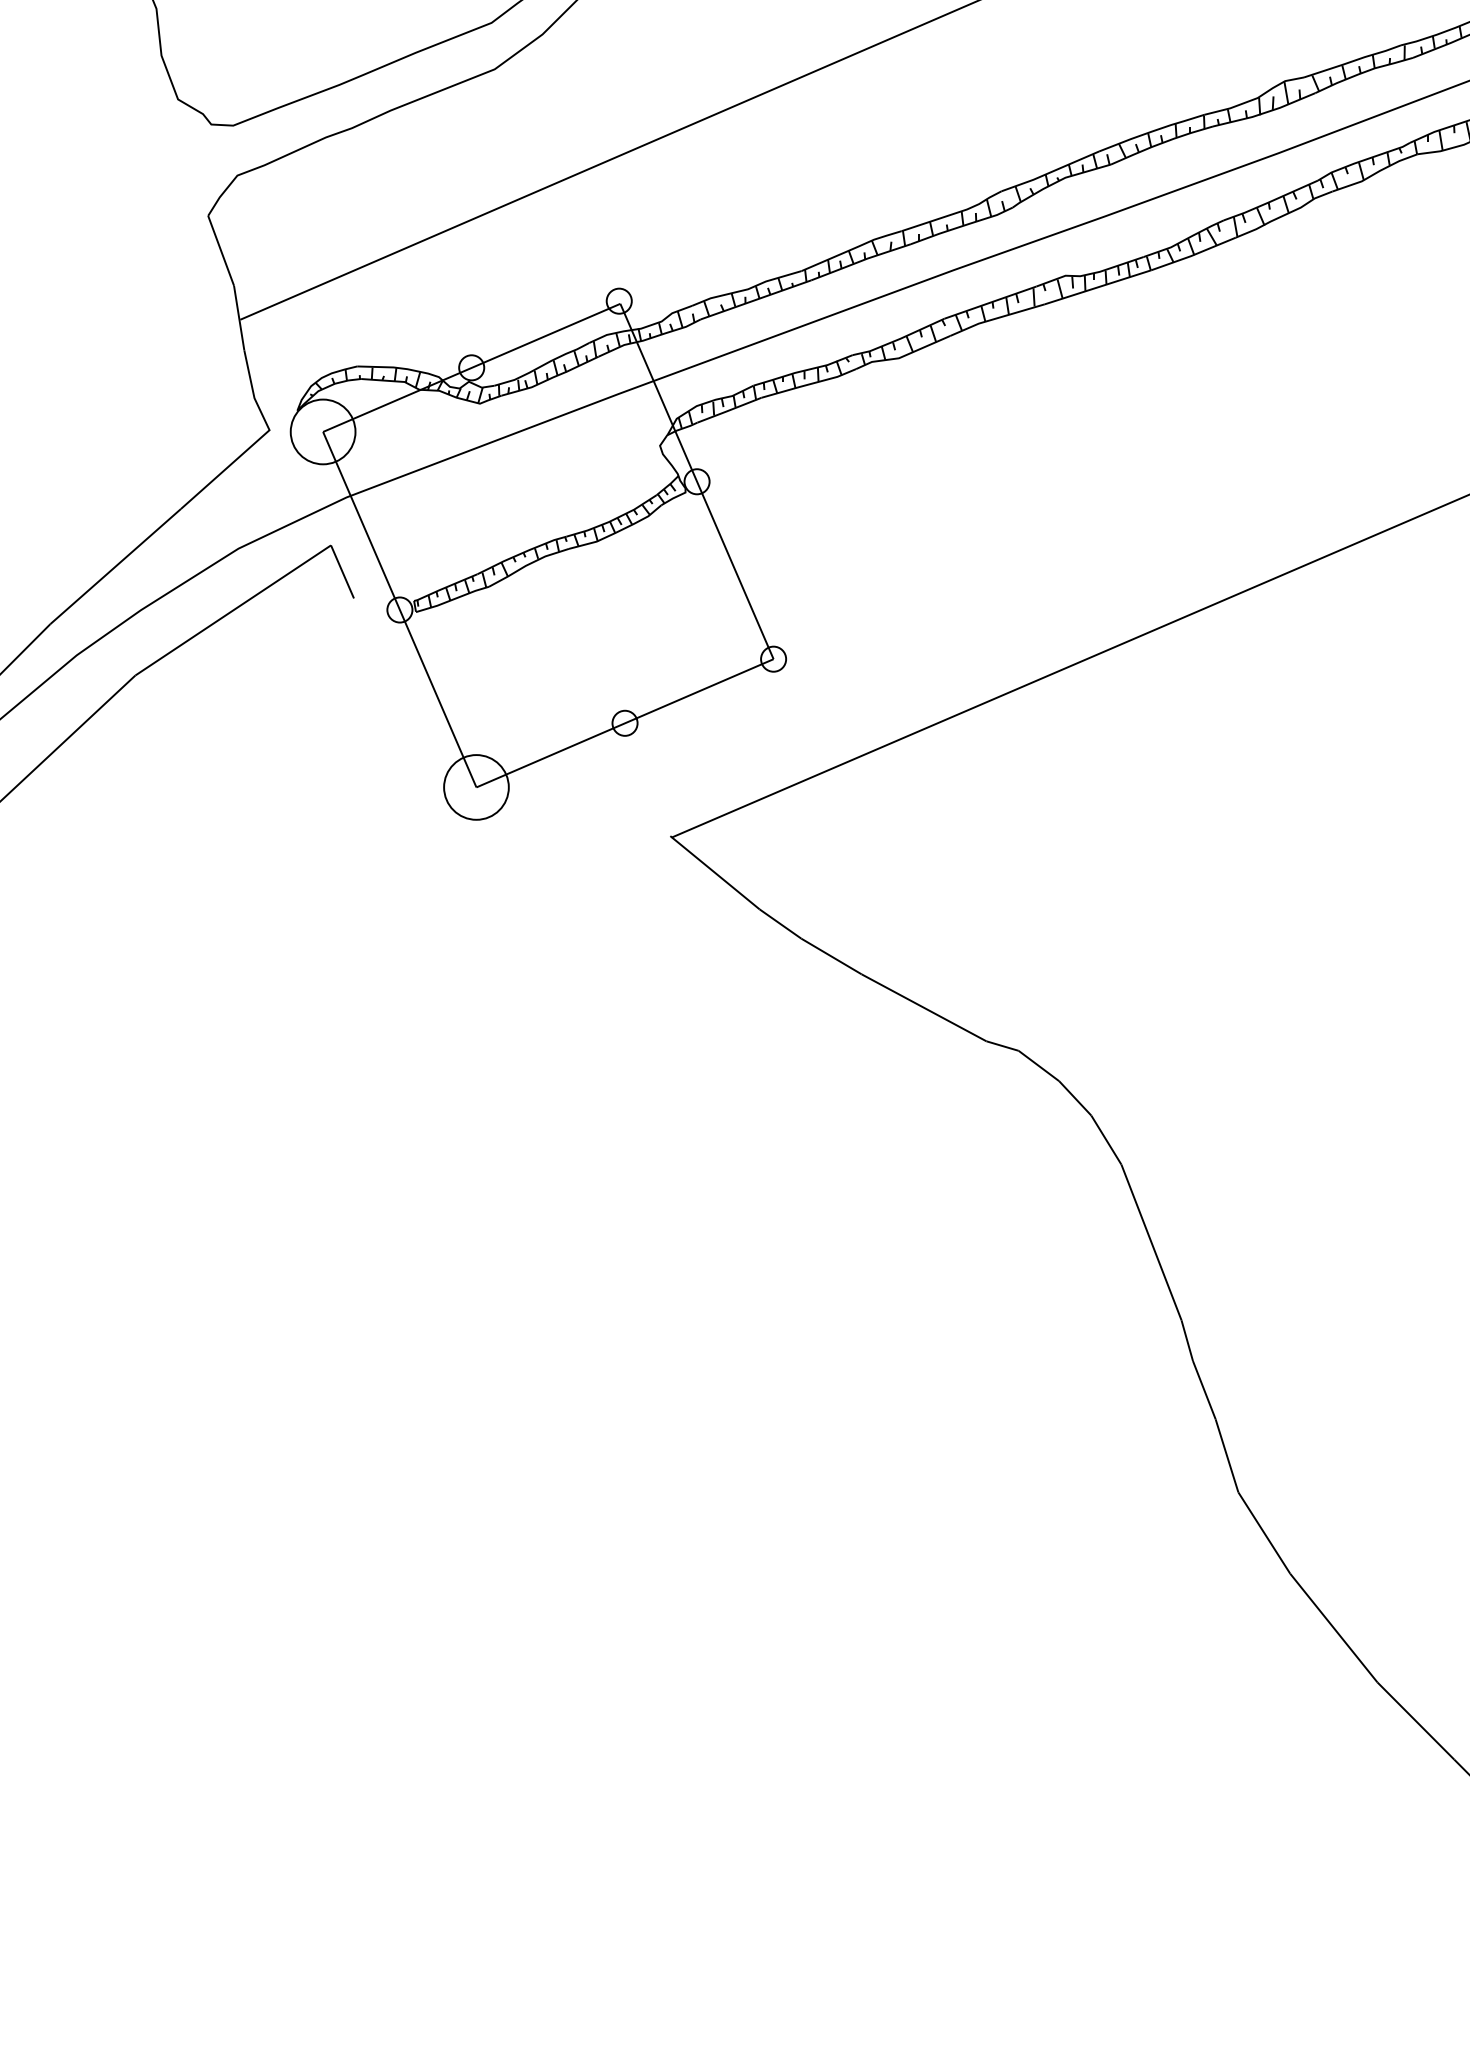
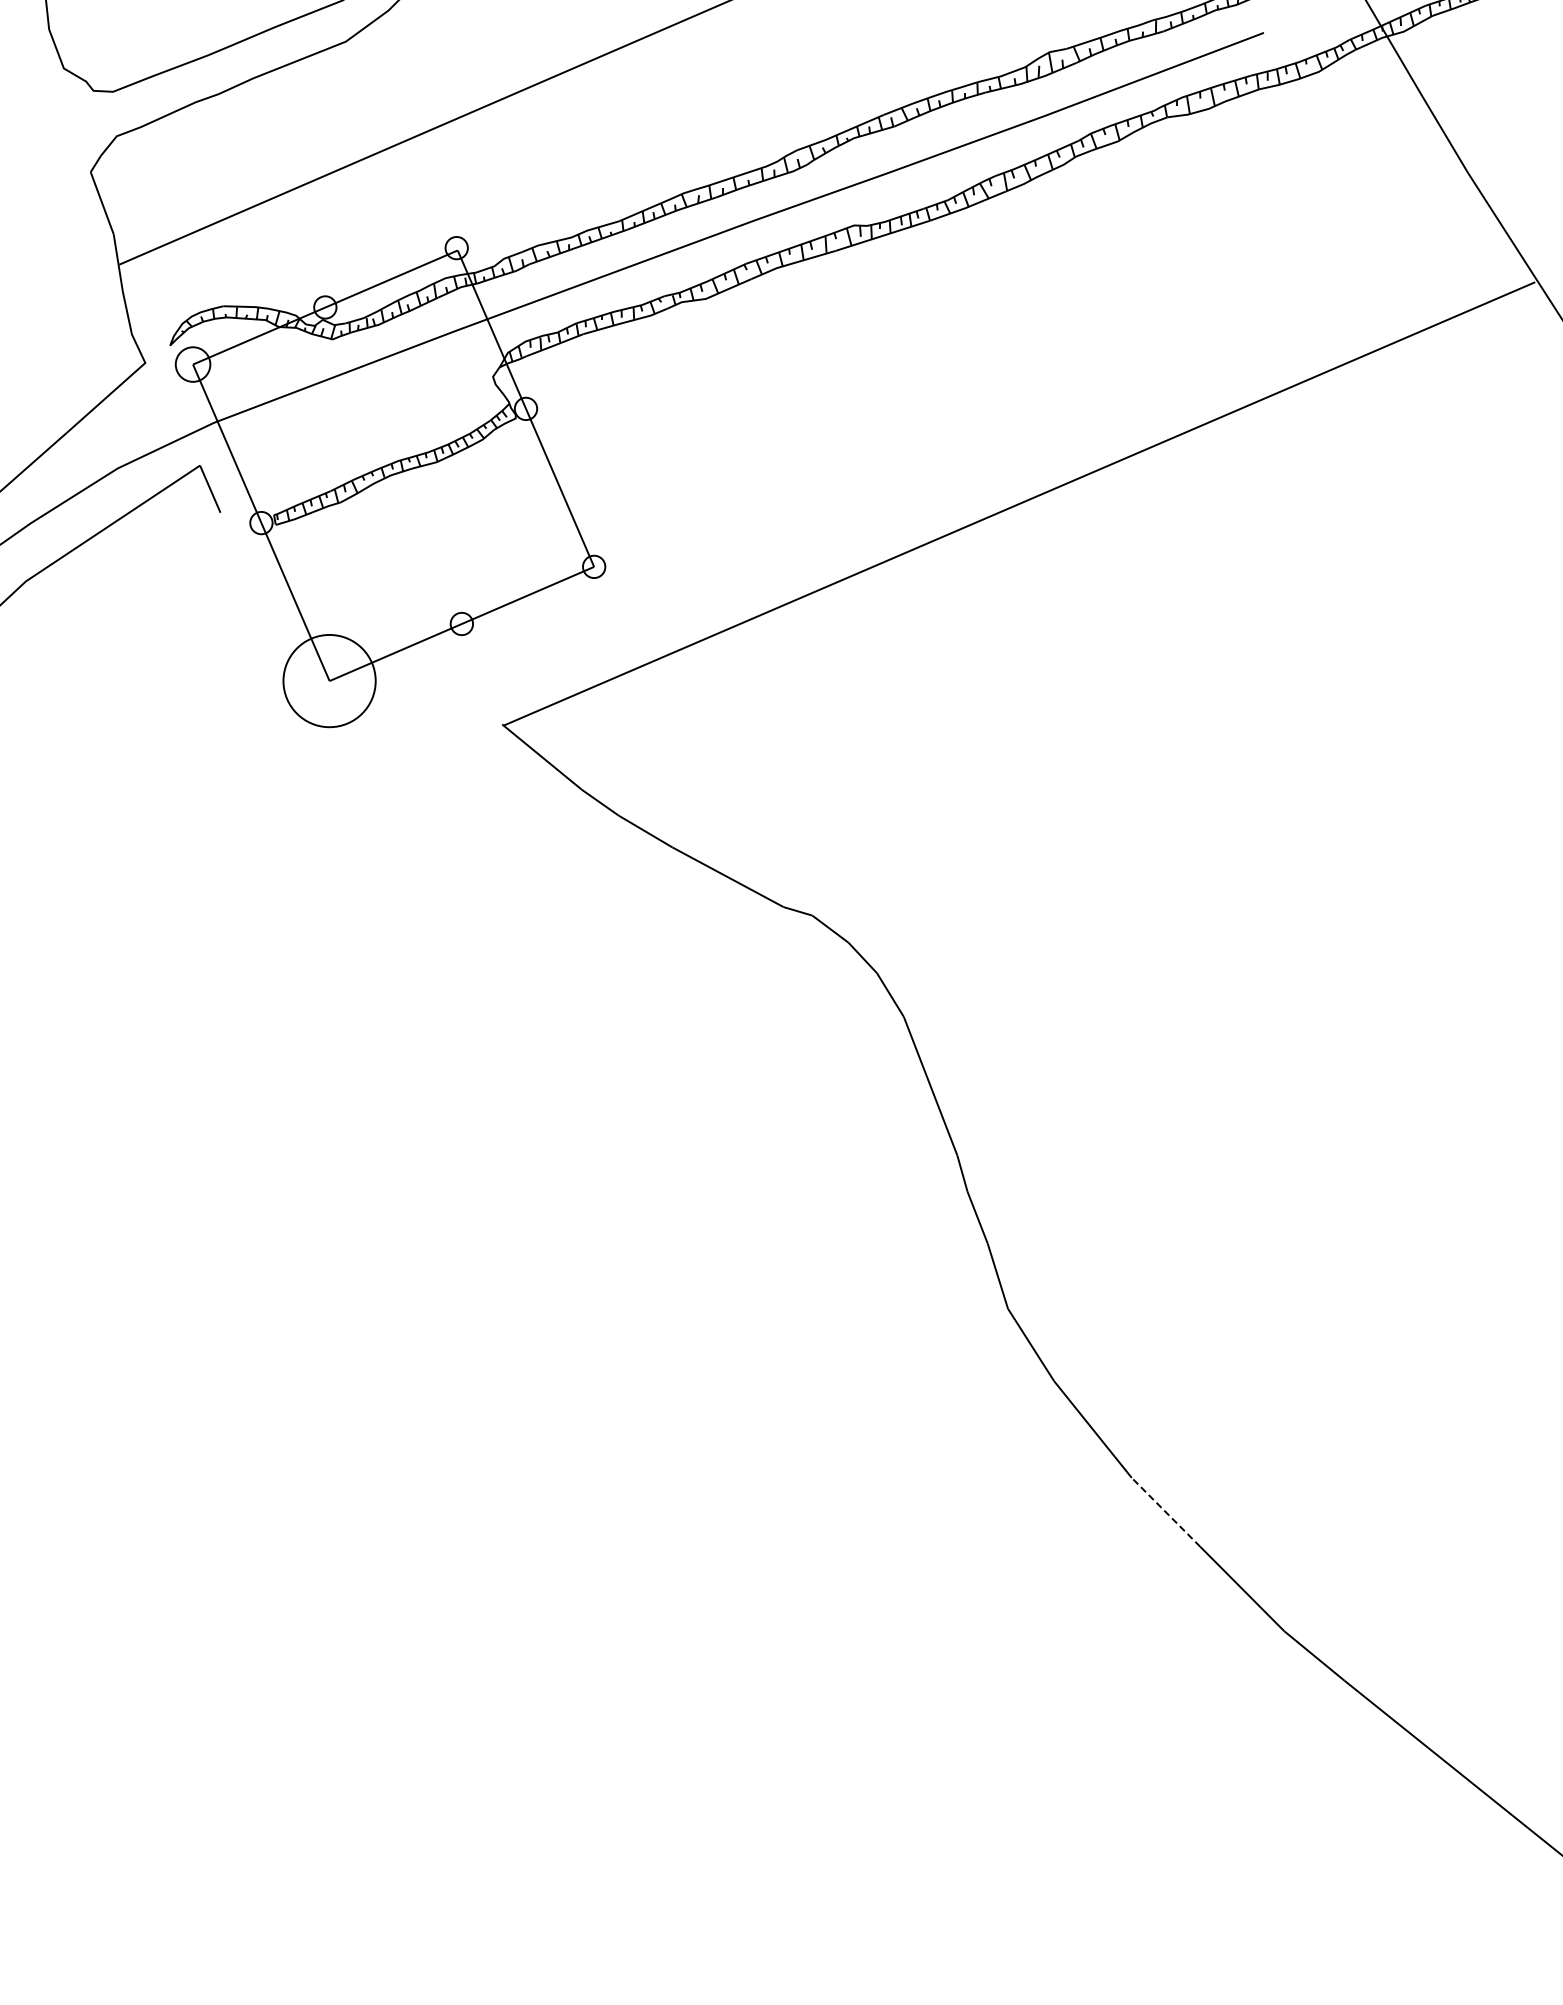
circle: (322, 431) -> (192, 364), size x0.6
circle: (476, 786) -> (329, 680), size x1.6
line: (1416, 1721) -> (1166, 1512), solid -> dashed

